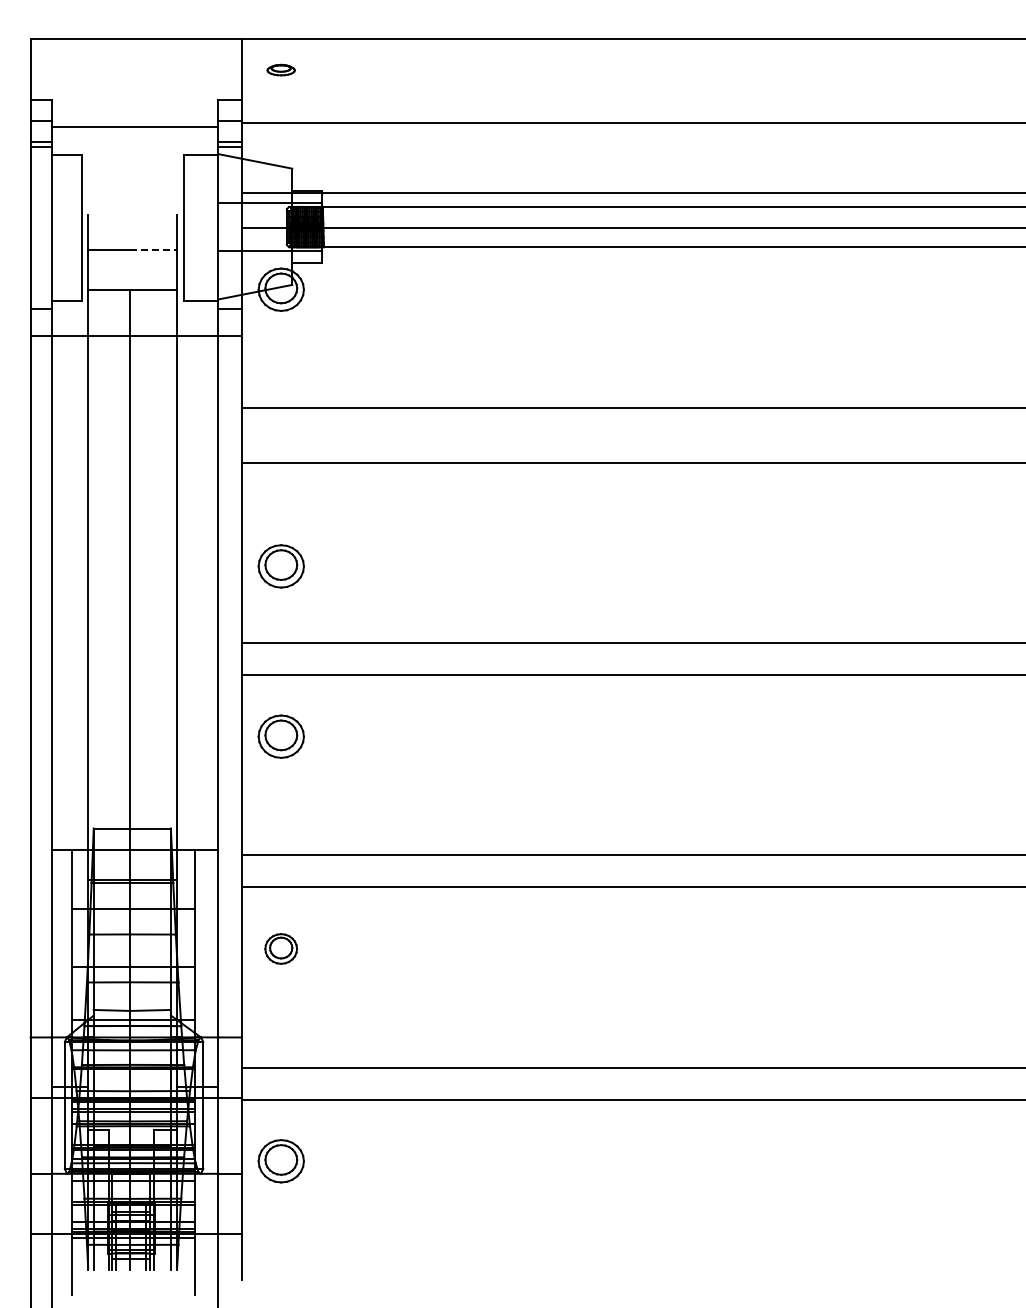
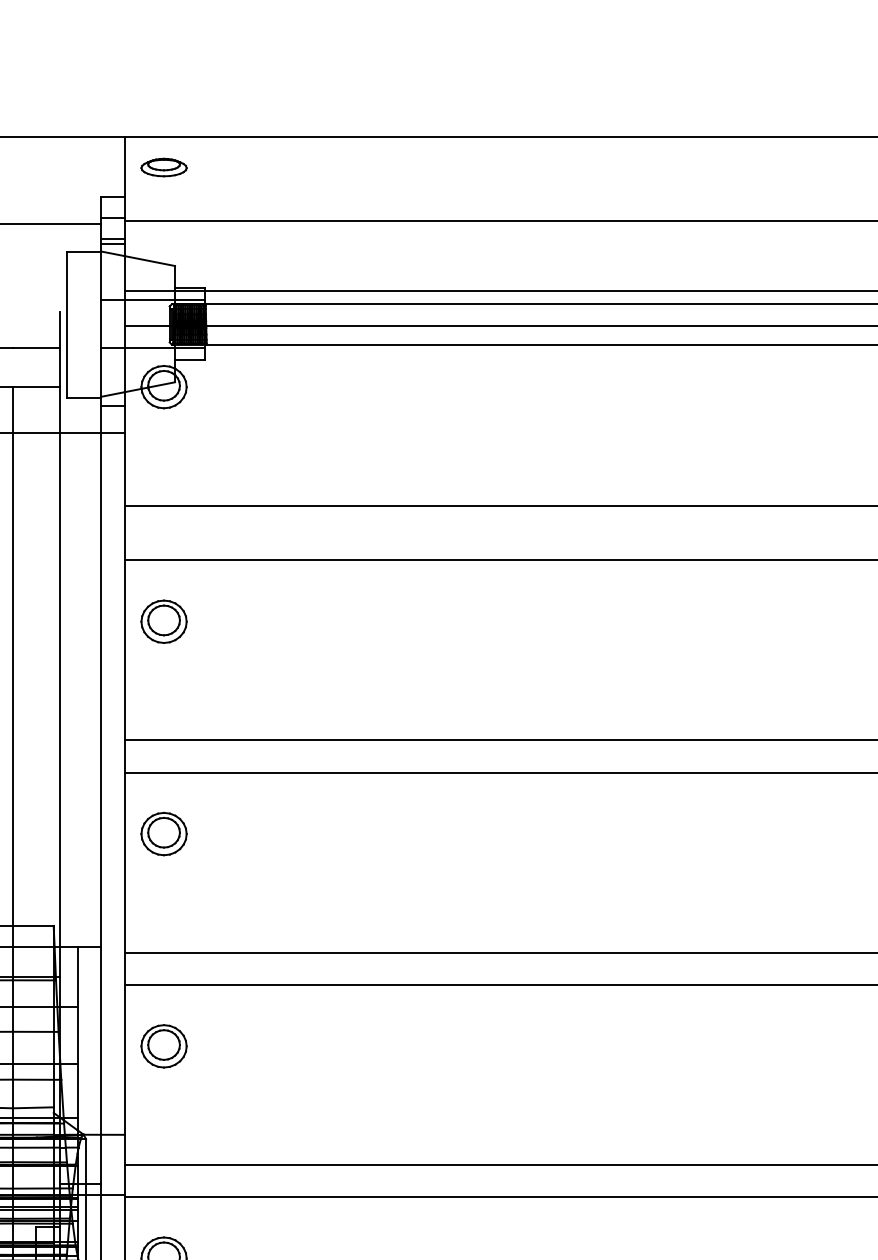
part: (280, 69) -> (163, 166), size x1.67
line: (153, 250) -> (36, 347), dashed -> solid
part: (280, 566) -> (163, 621), moved
part: (280, 948) -> (163, 1045), size x1.43

